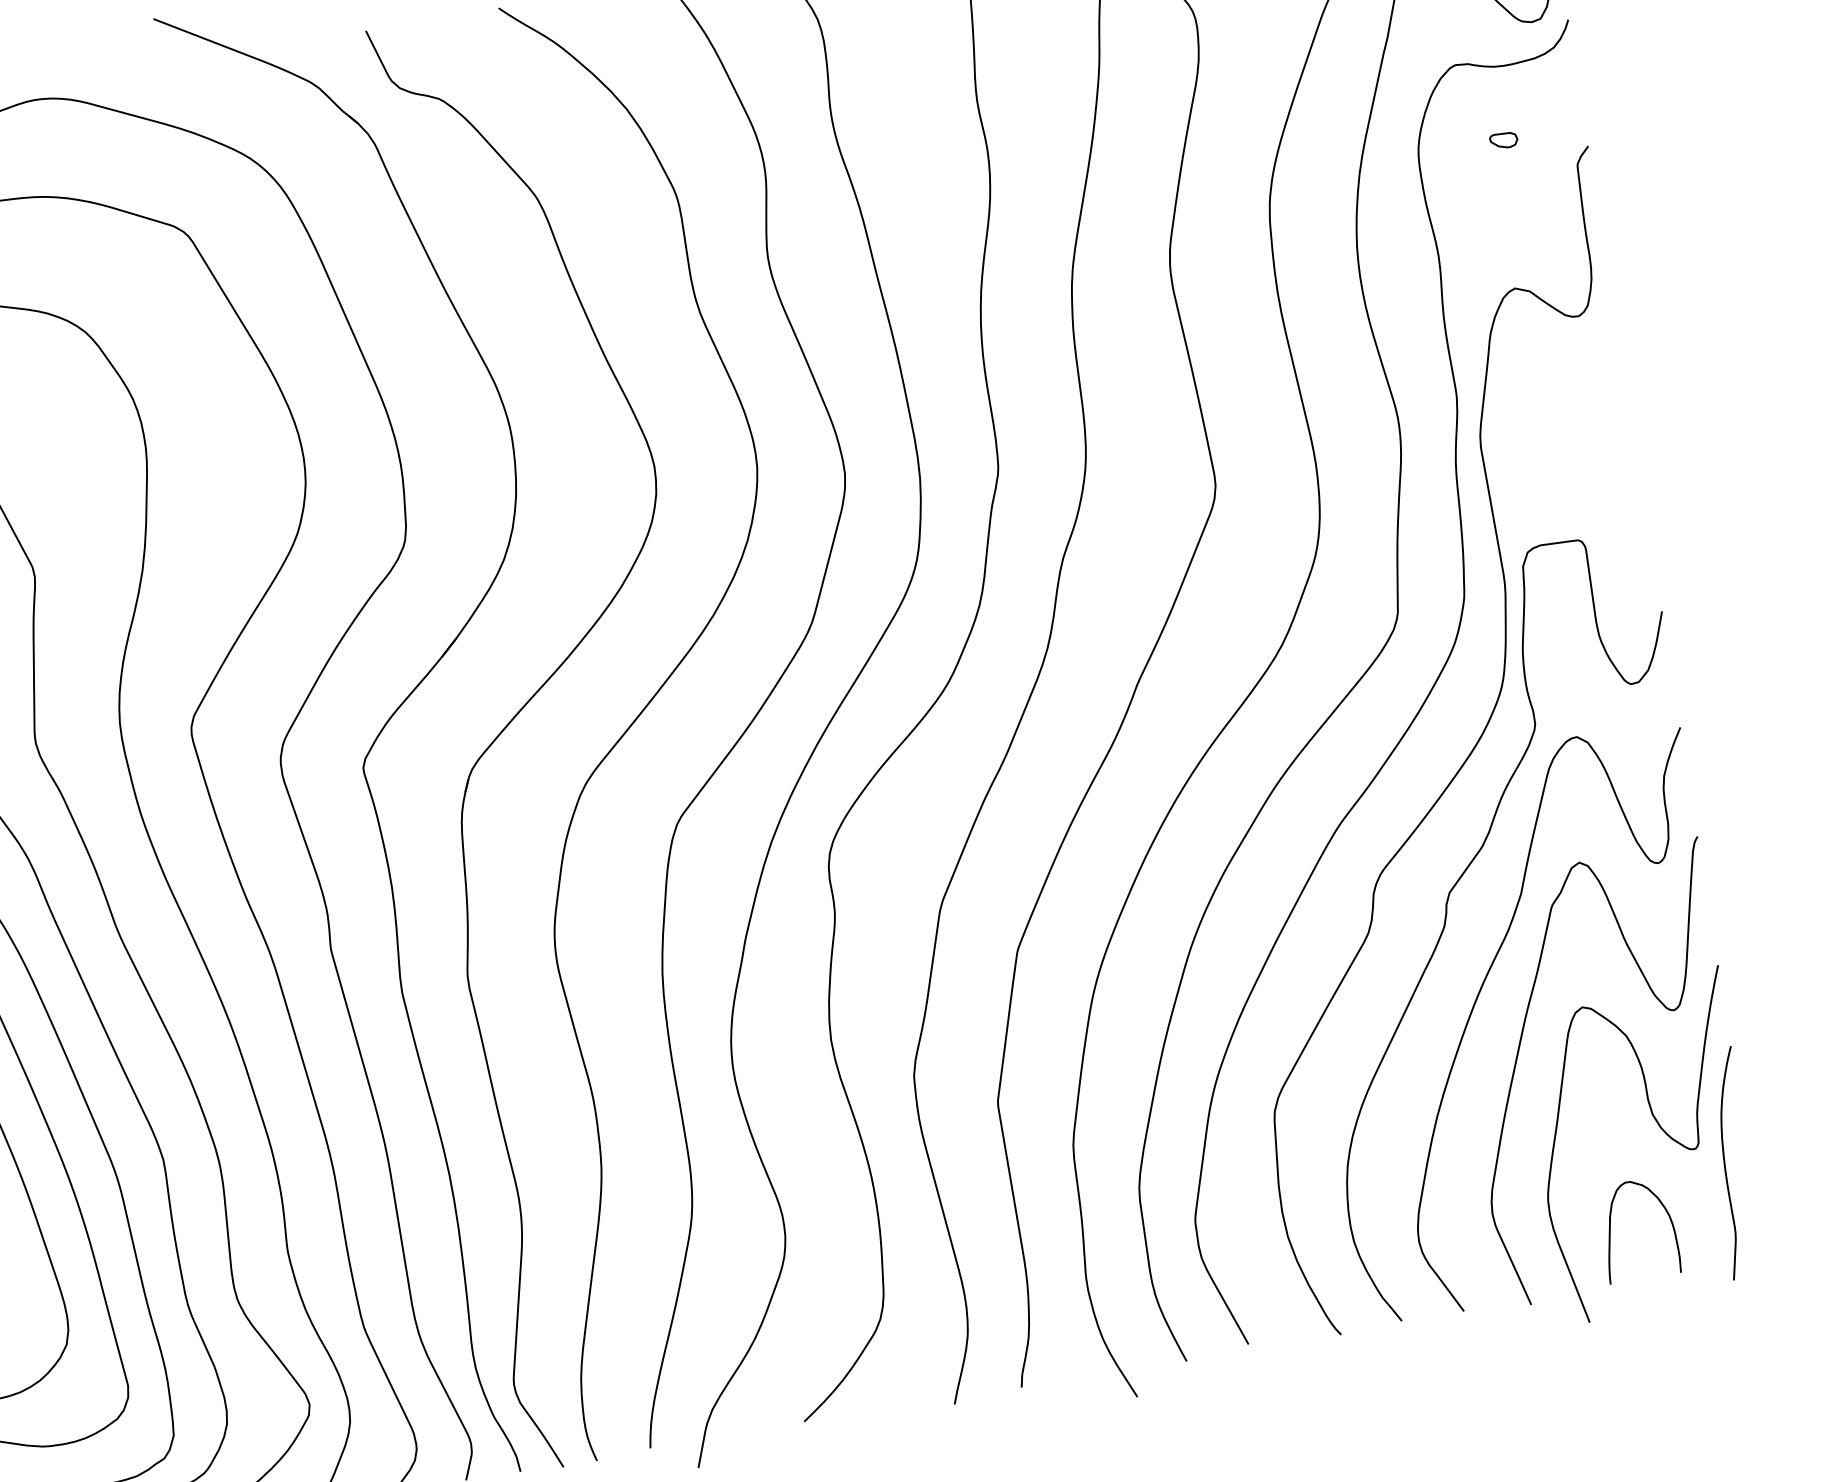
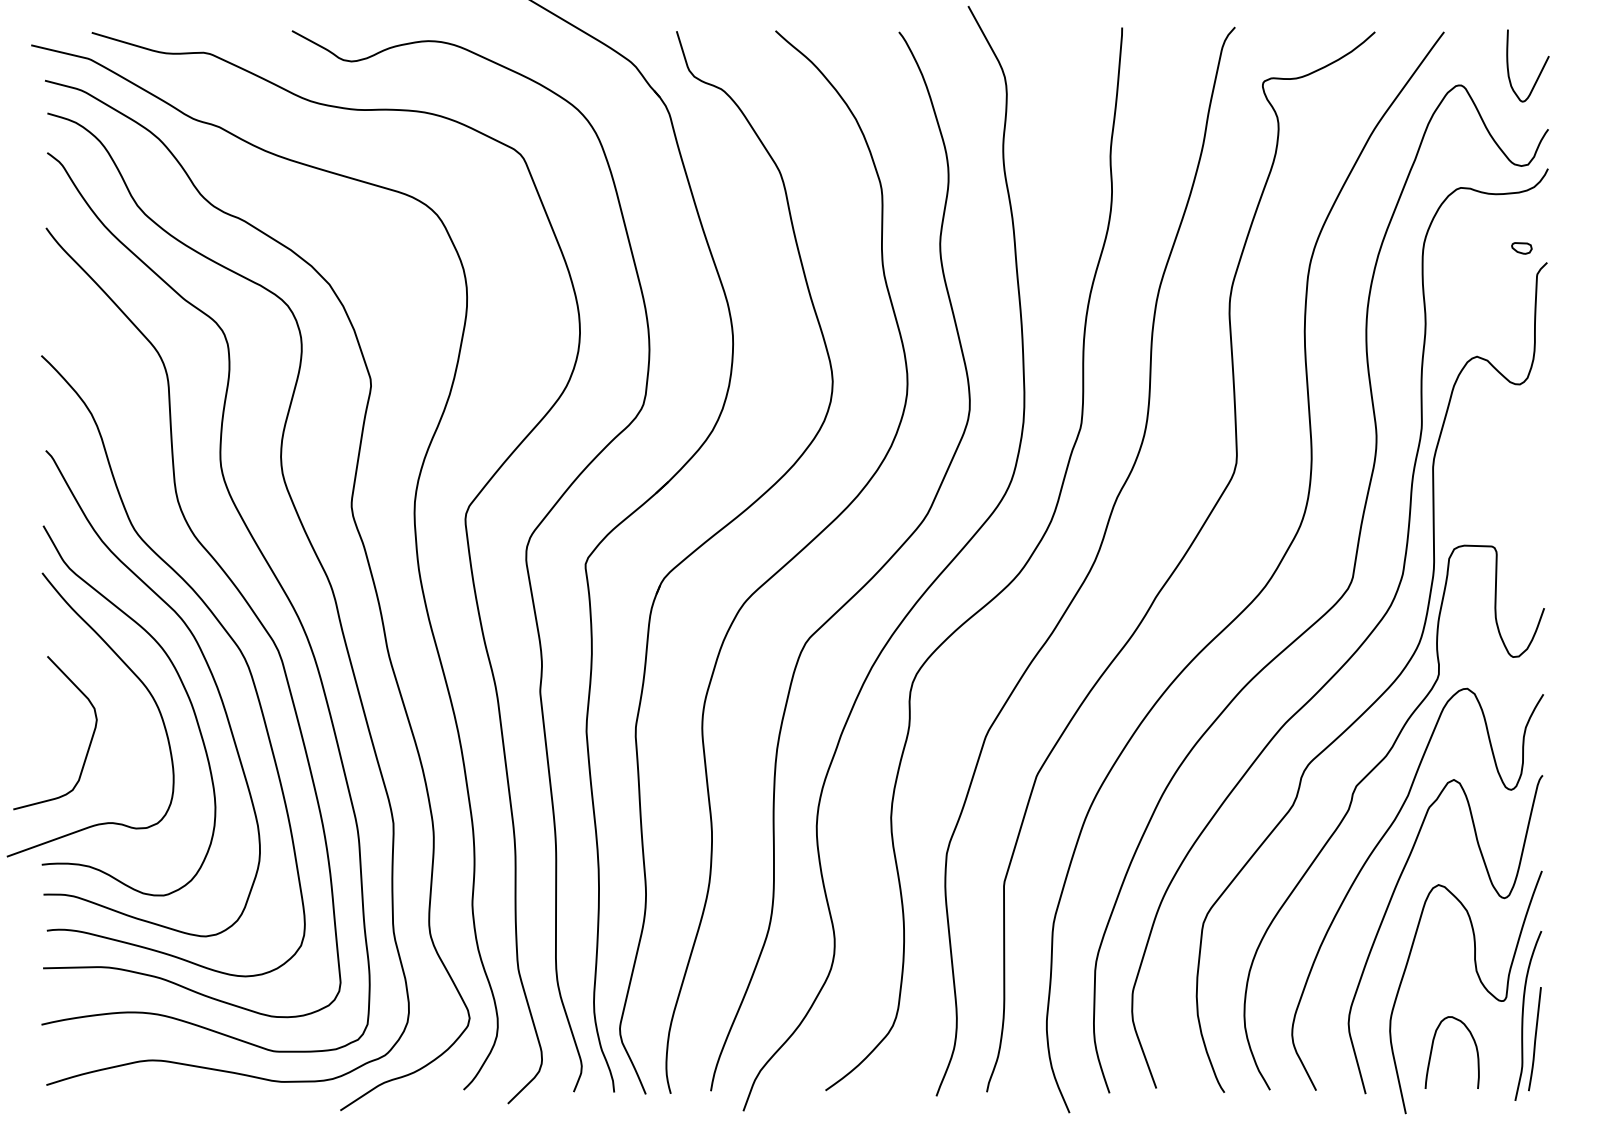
part: (1503, 140) -> (1521, 248), moved
curve: (1745, 1193) -> (1534, 1039), added

